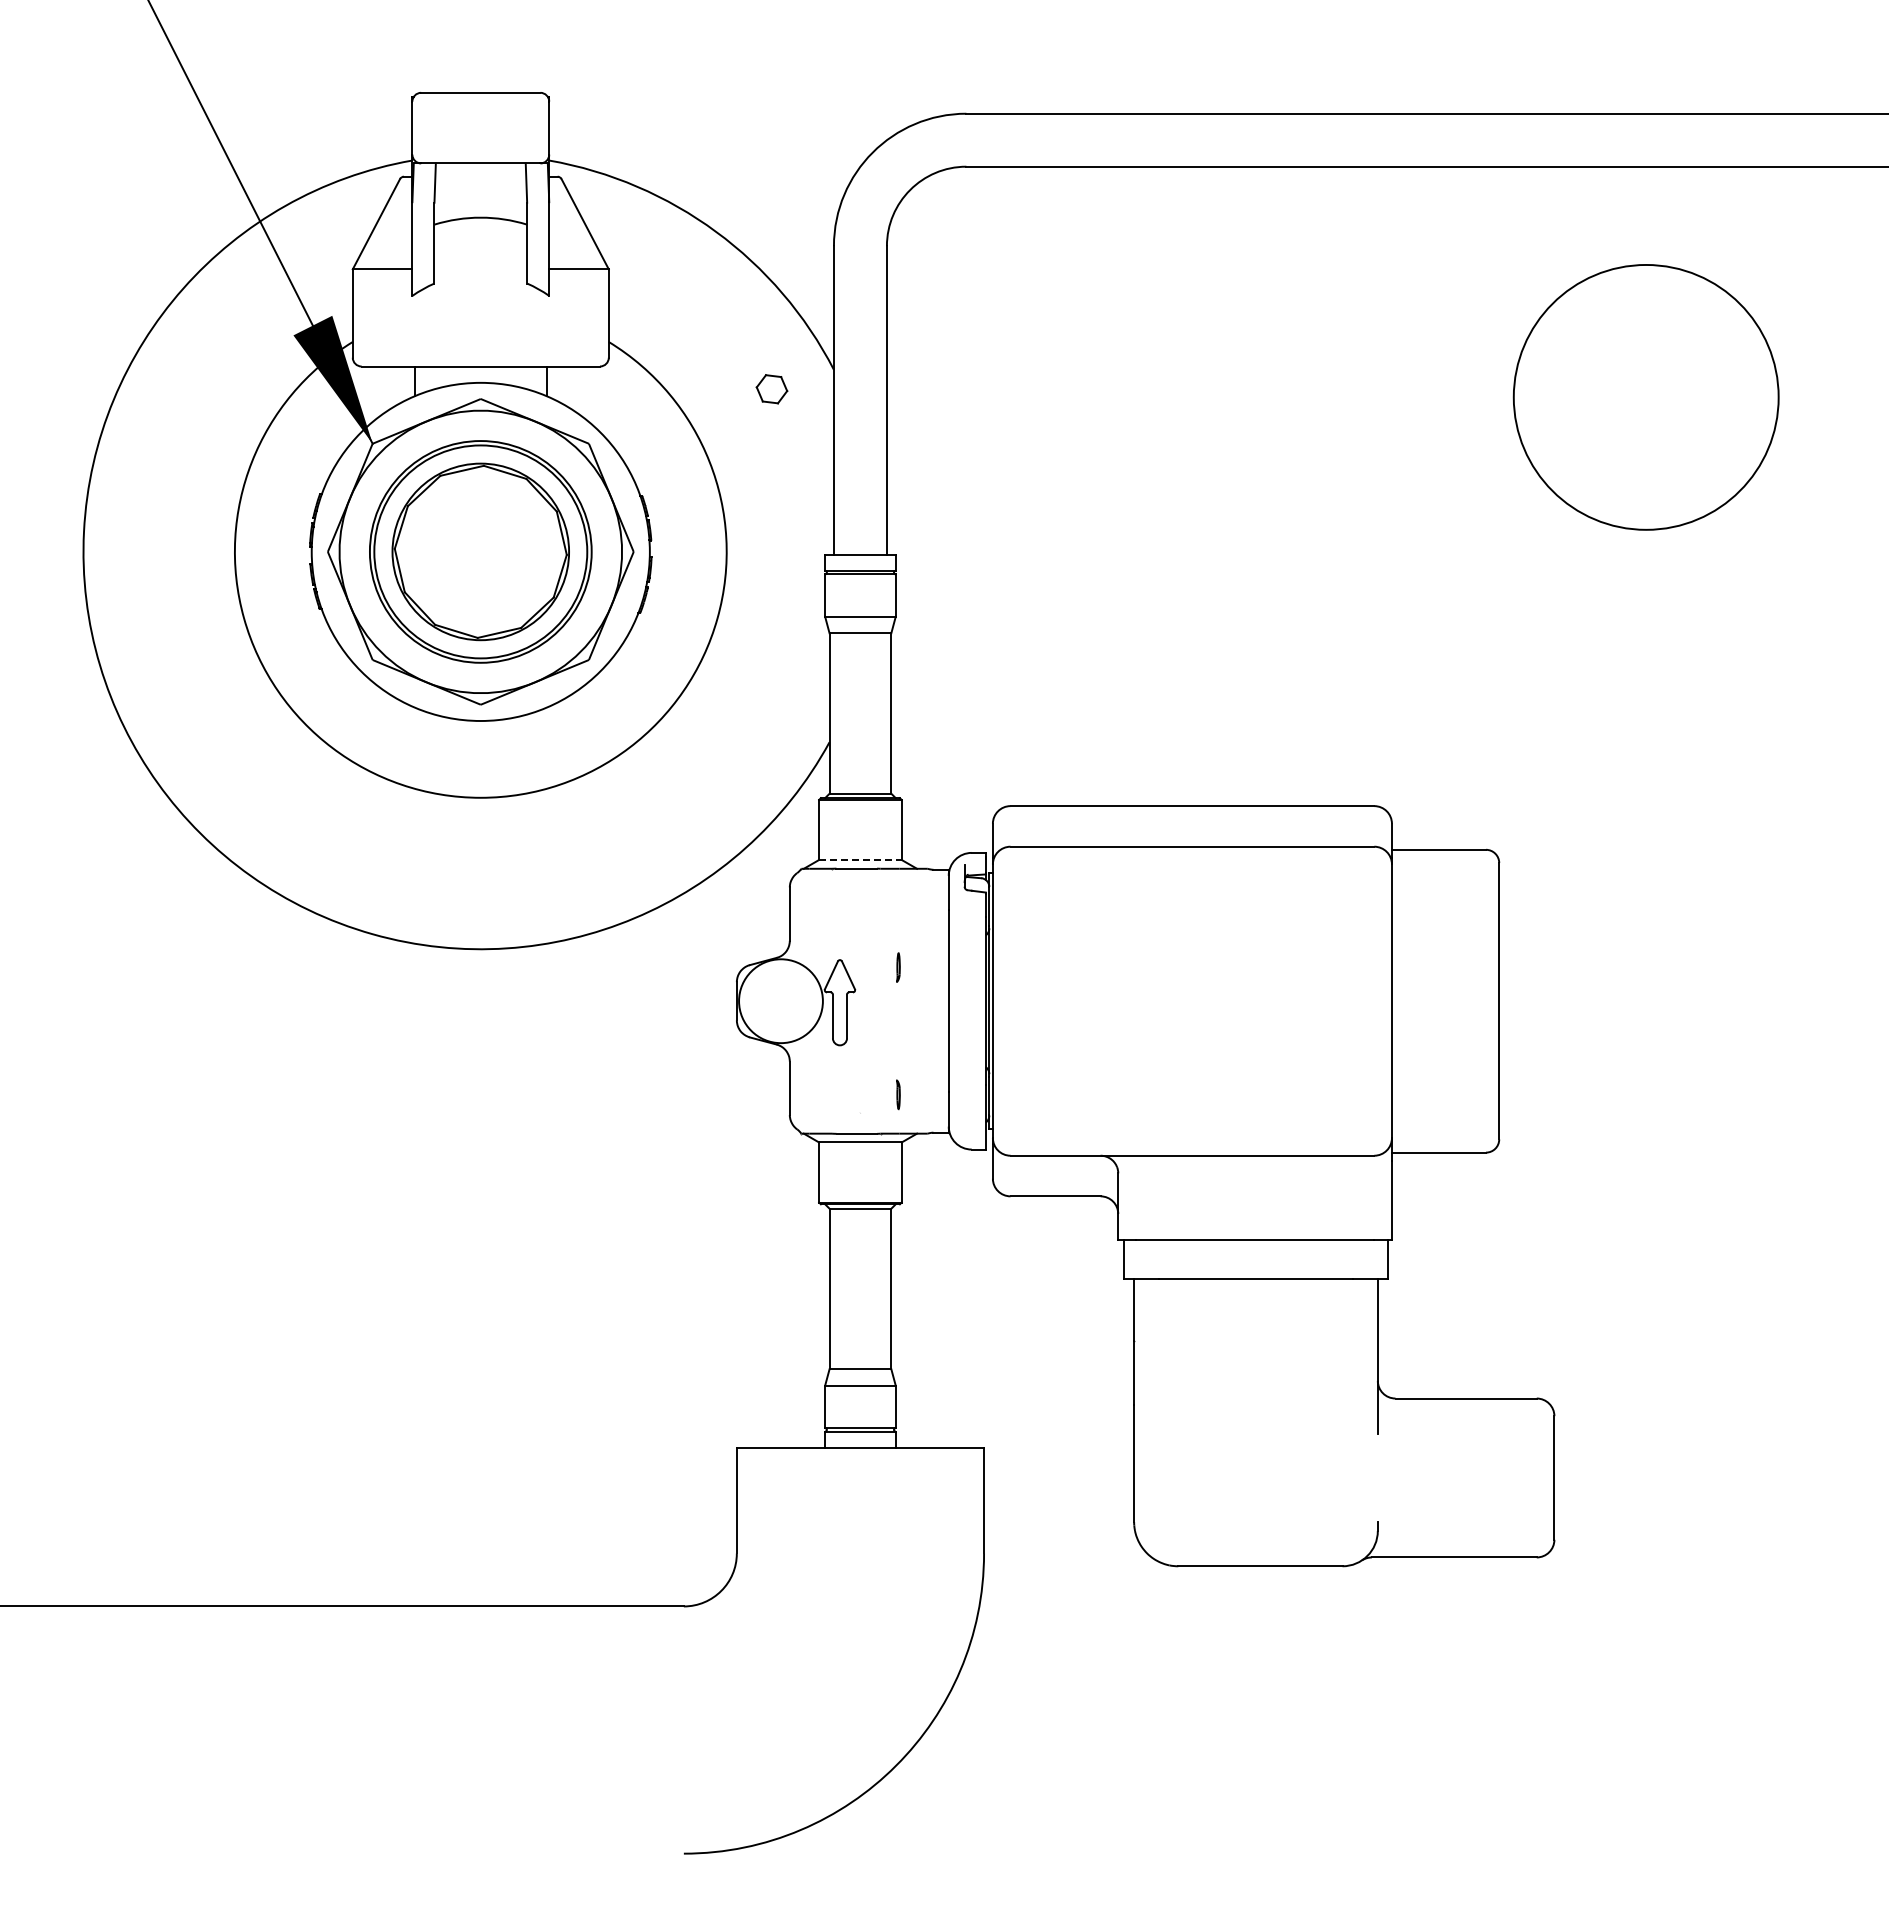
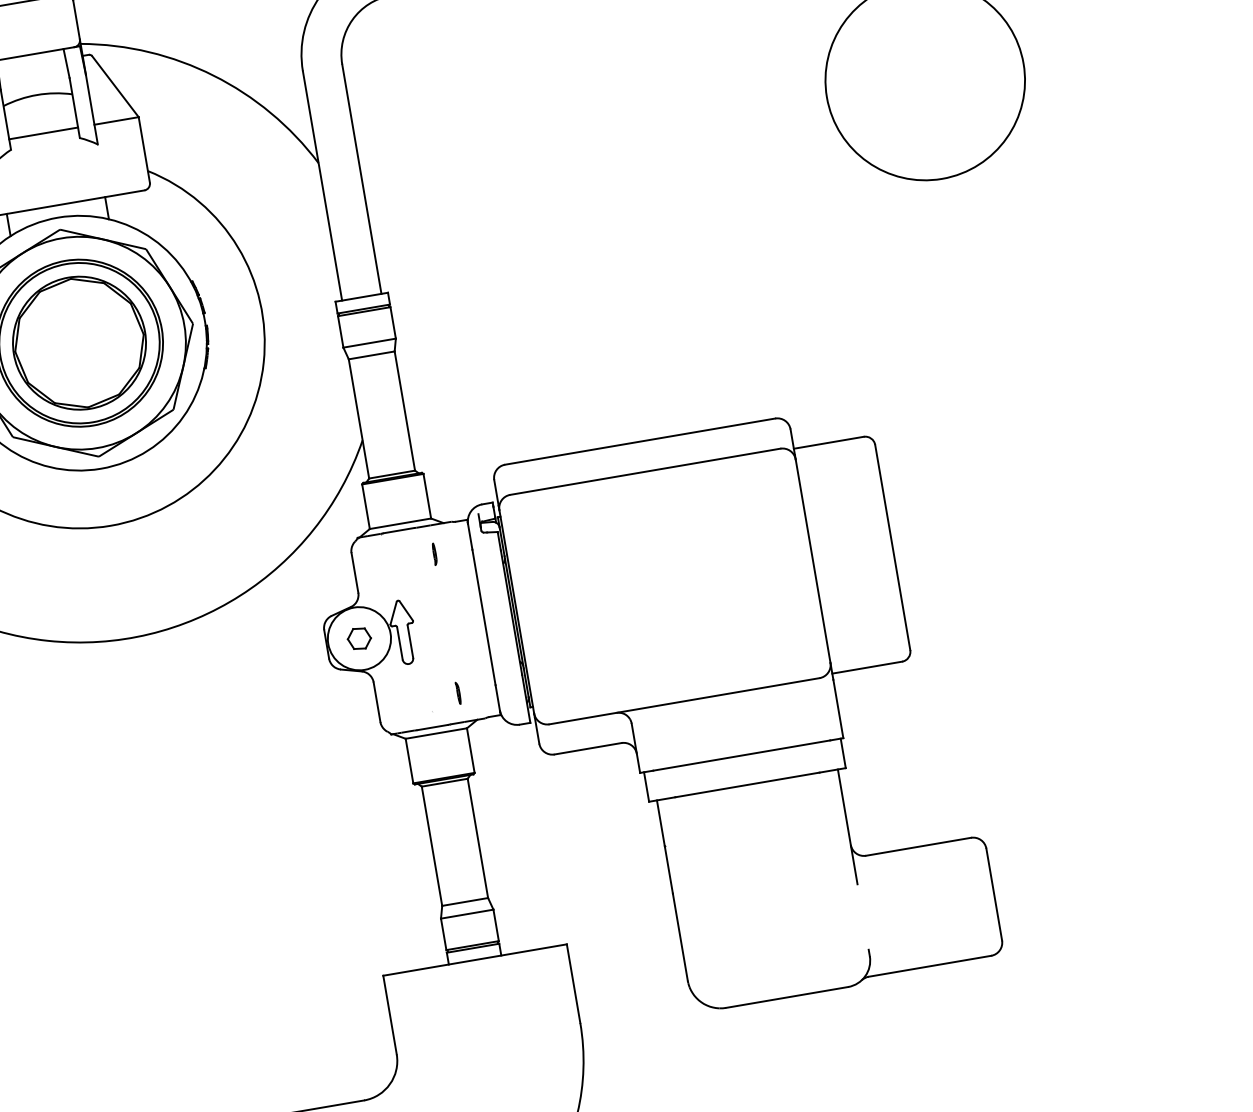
line: (480, 269) -> (43, 133), added
part: (771, 389) -> (359, 639), moved
line: (860, 859) -> (400, 523), dashed -> solid
line: (898, 967) -> (434, 554), moved

